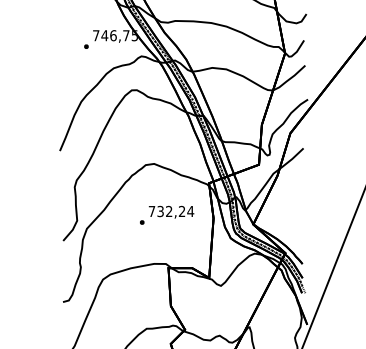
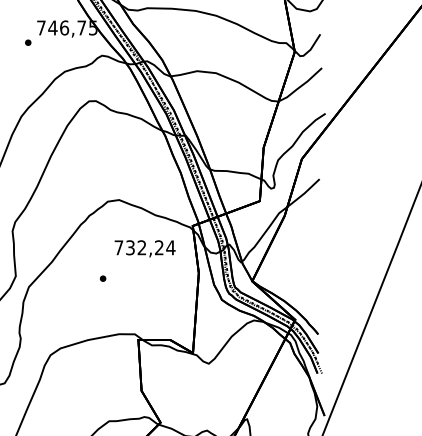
text: (171, 211) -> (145, 247), moved

